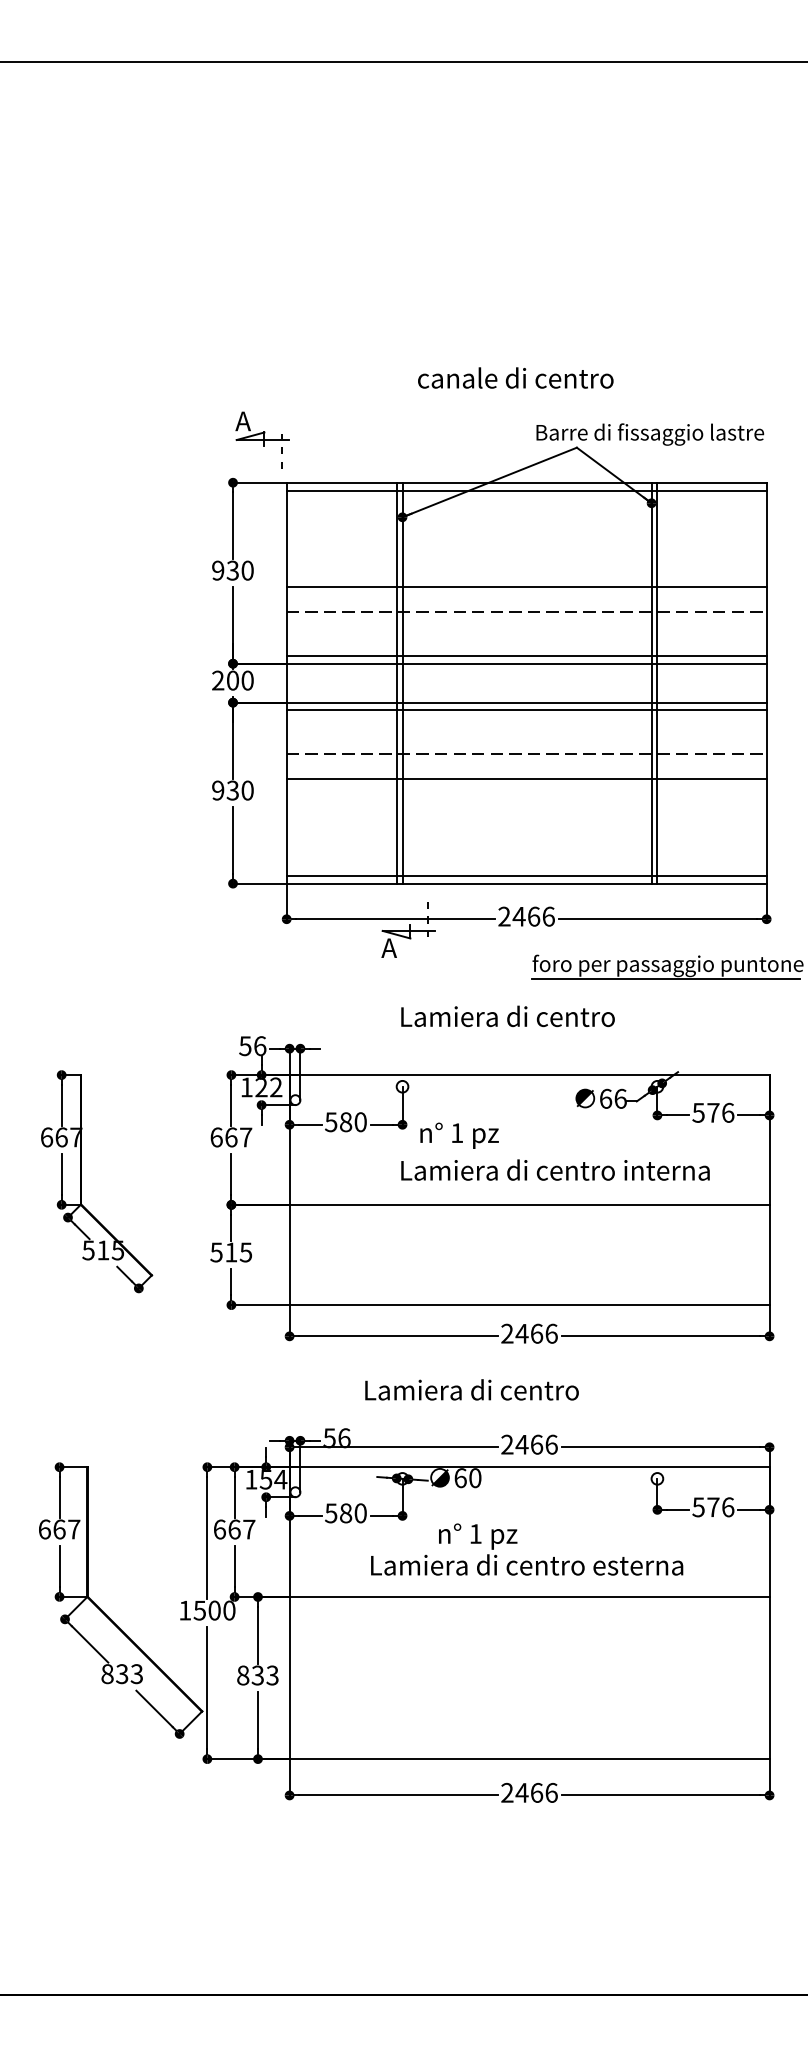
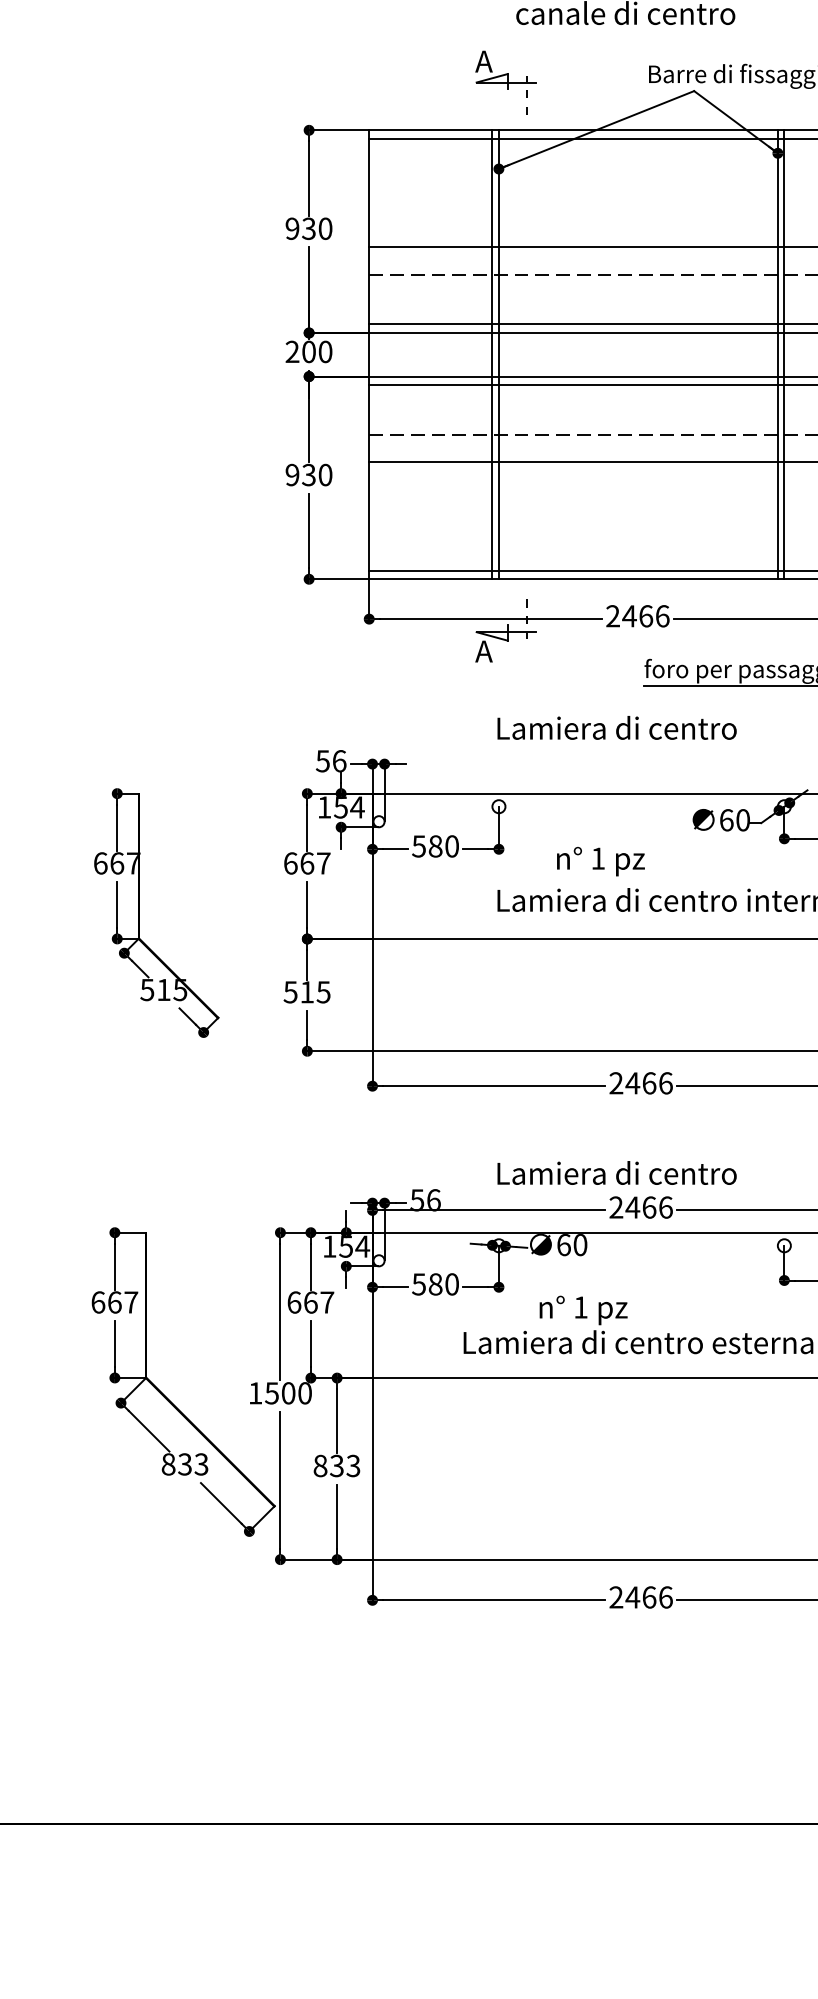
part: (262, 439) -> (505, 81), moved
text: (268, 1087) -> (348, 807), 122 -> 154
text: (620, 1098) -> (743, 819), 66 -> 60
text: (459, 1135) -> (600, 861), moved
text: (471, 1389) -> (616, 1172), moved

